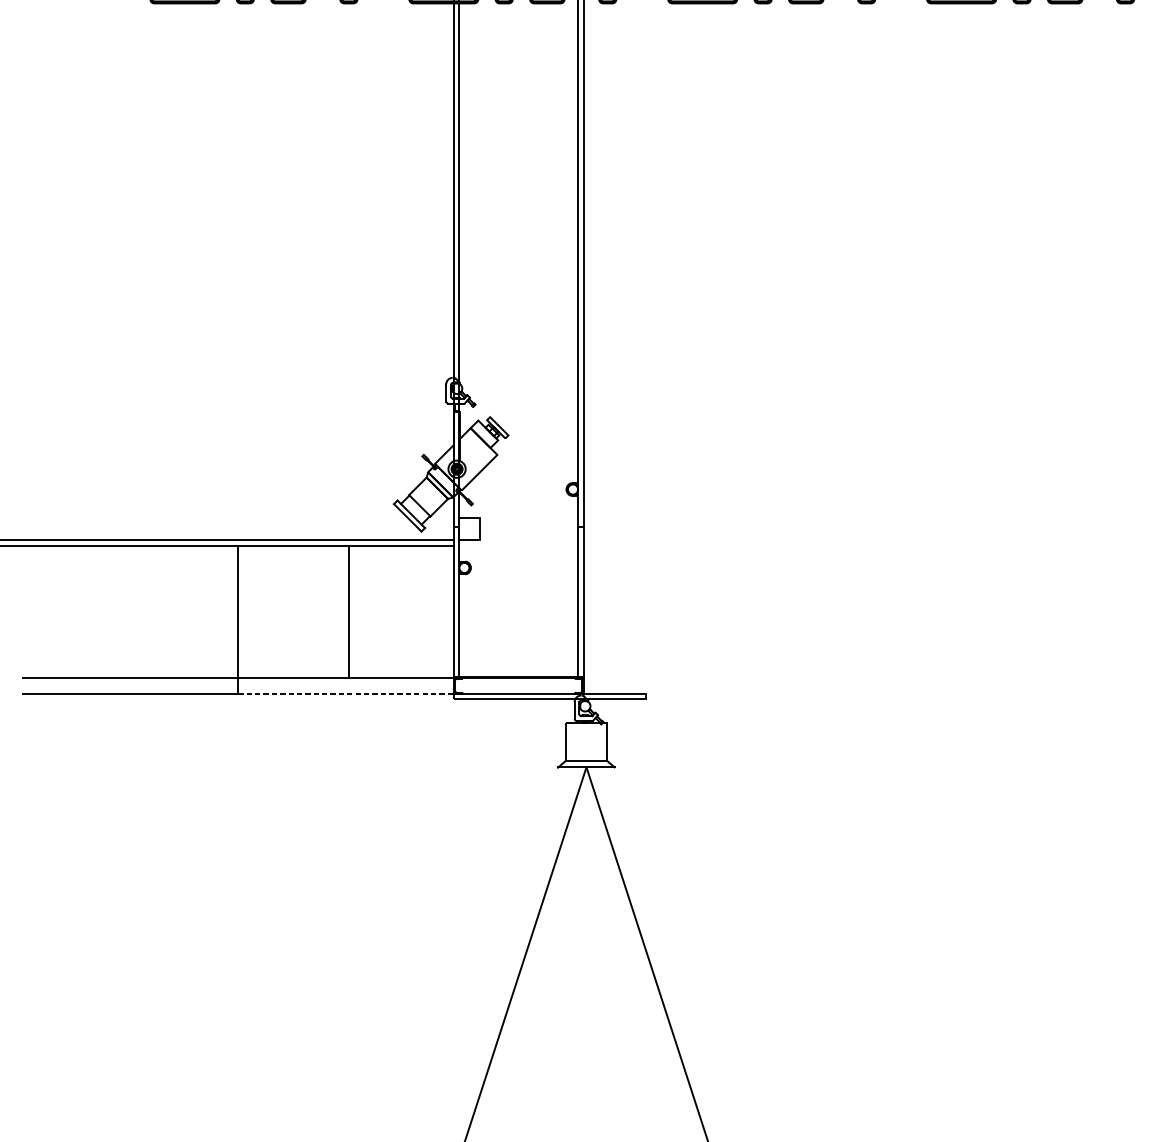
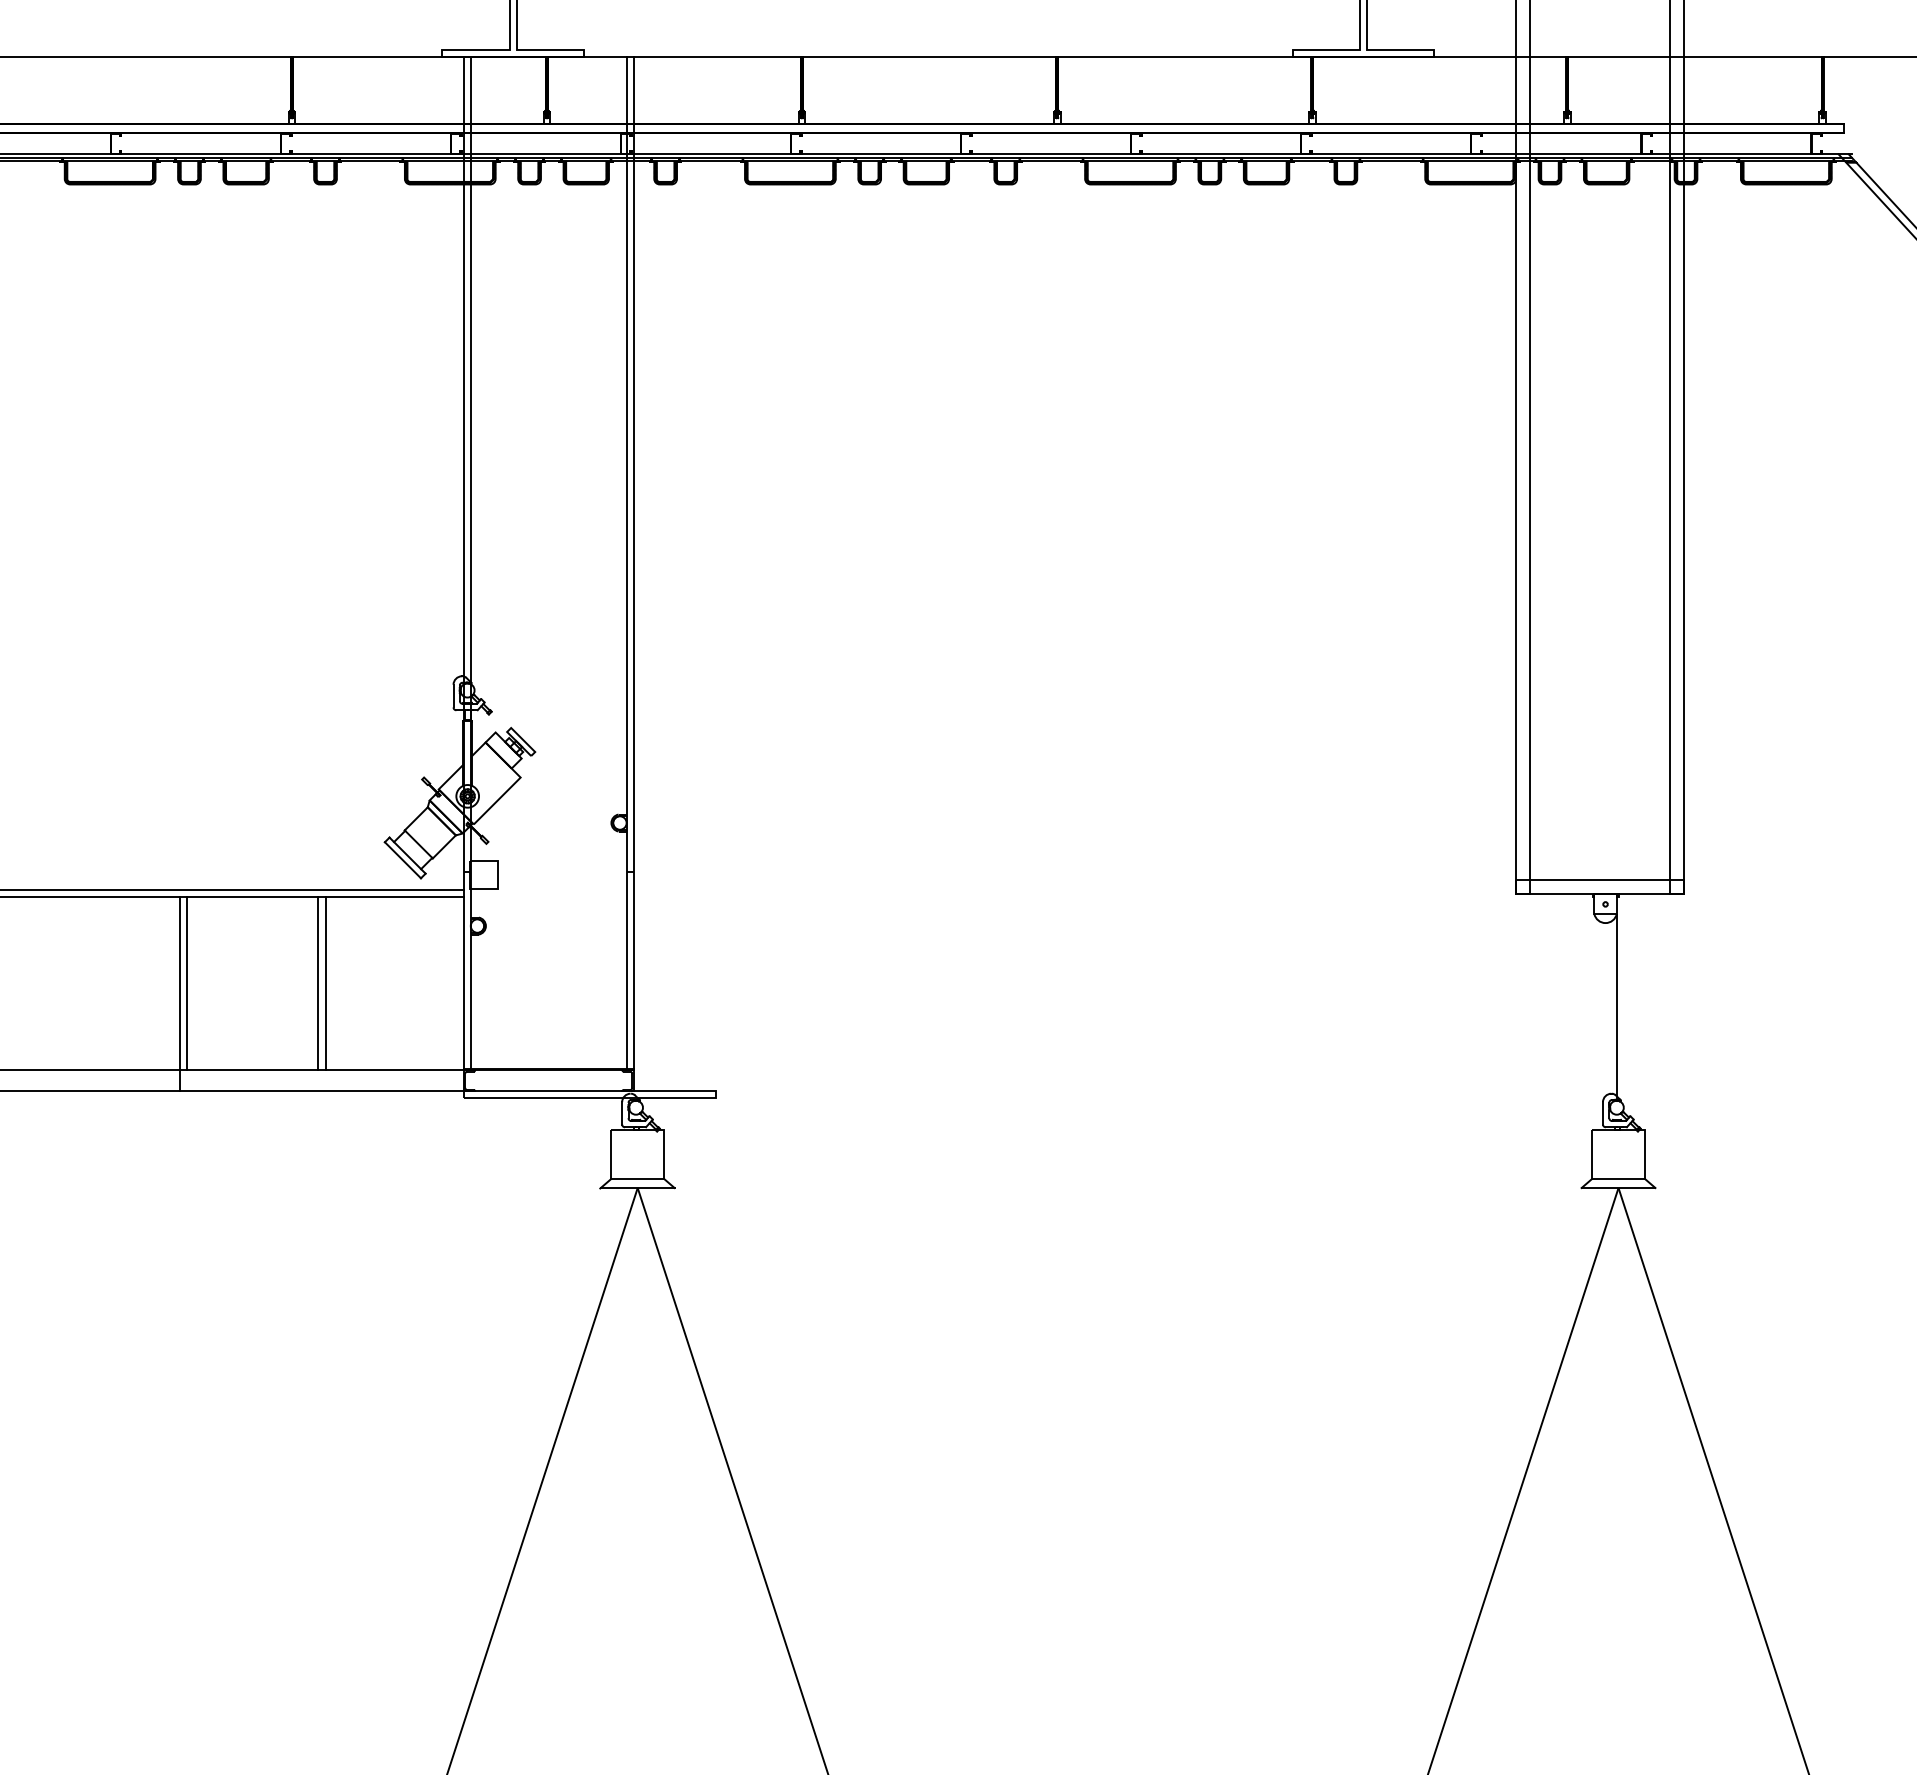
line: (243, 611) -> (187, 983), added
line: (343, 611) -> (318, 983), added
line: (346, 693) -> (322, 1091), dashed -> solid

